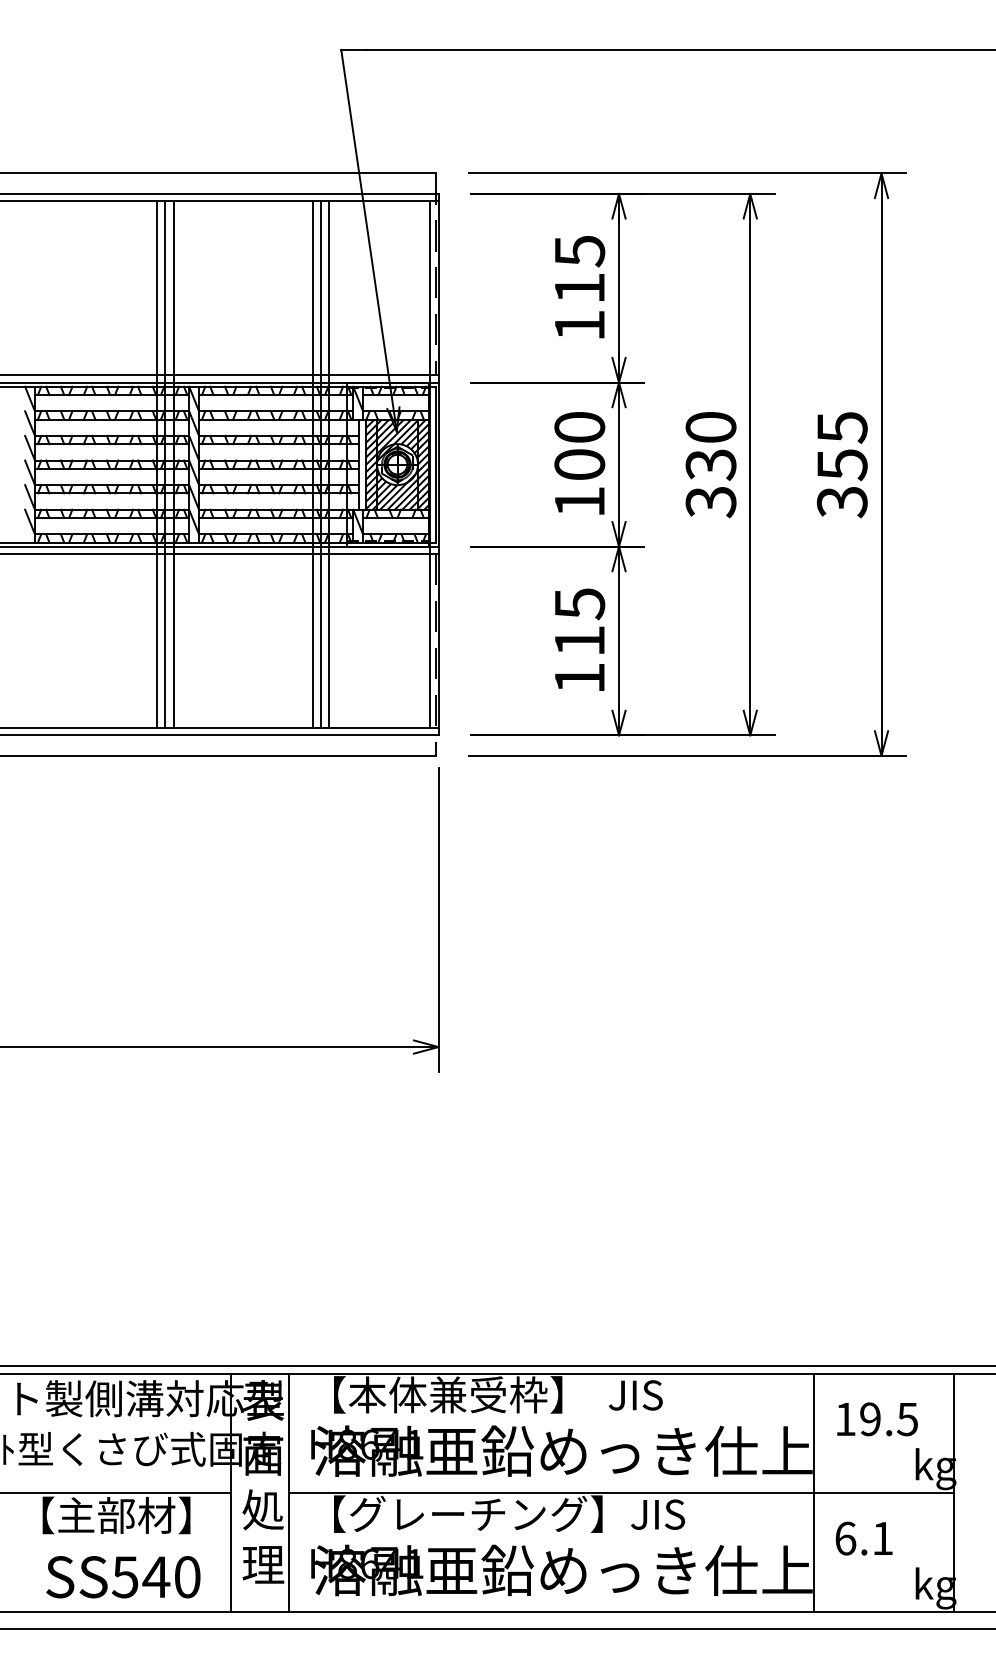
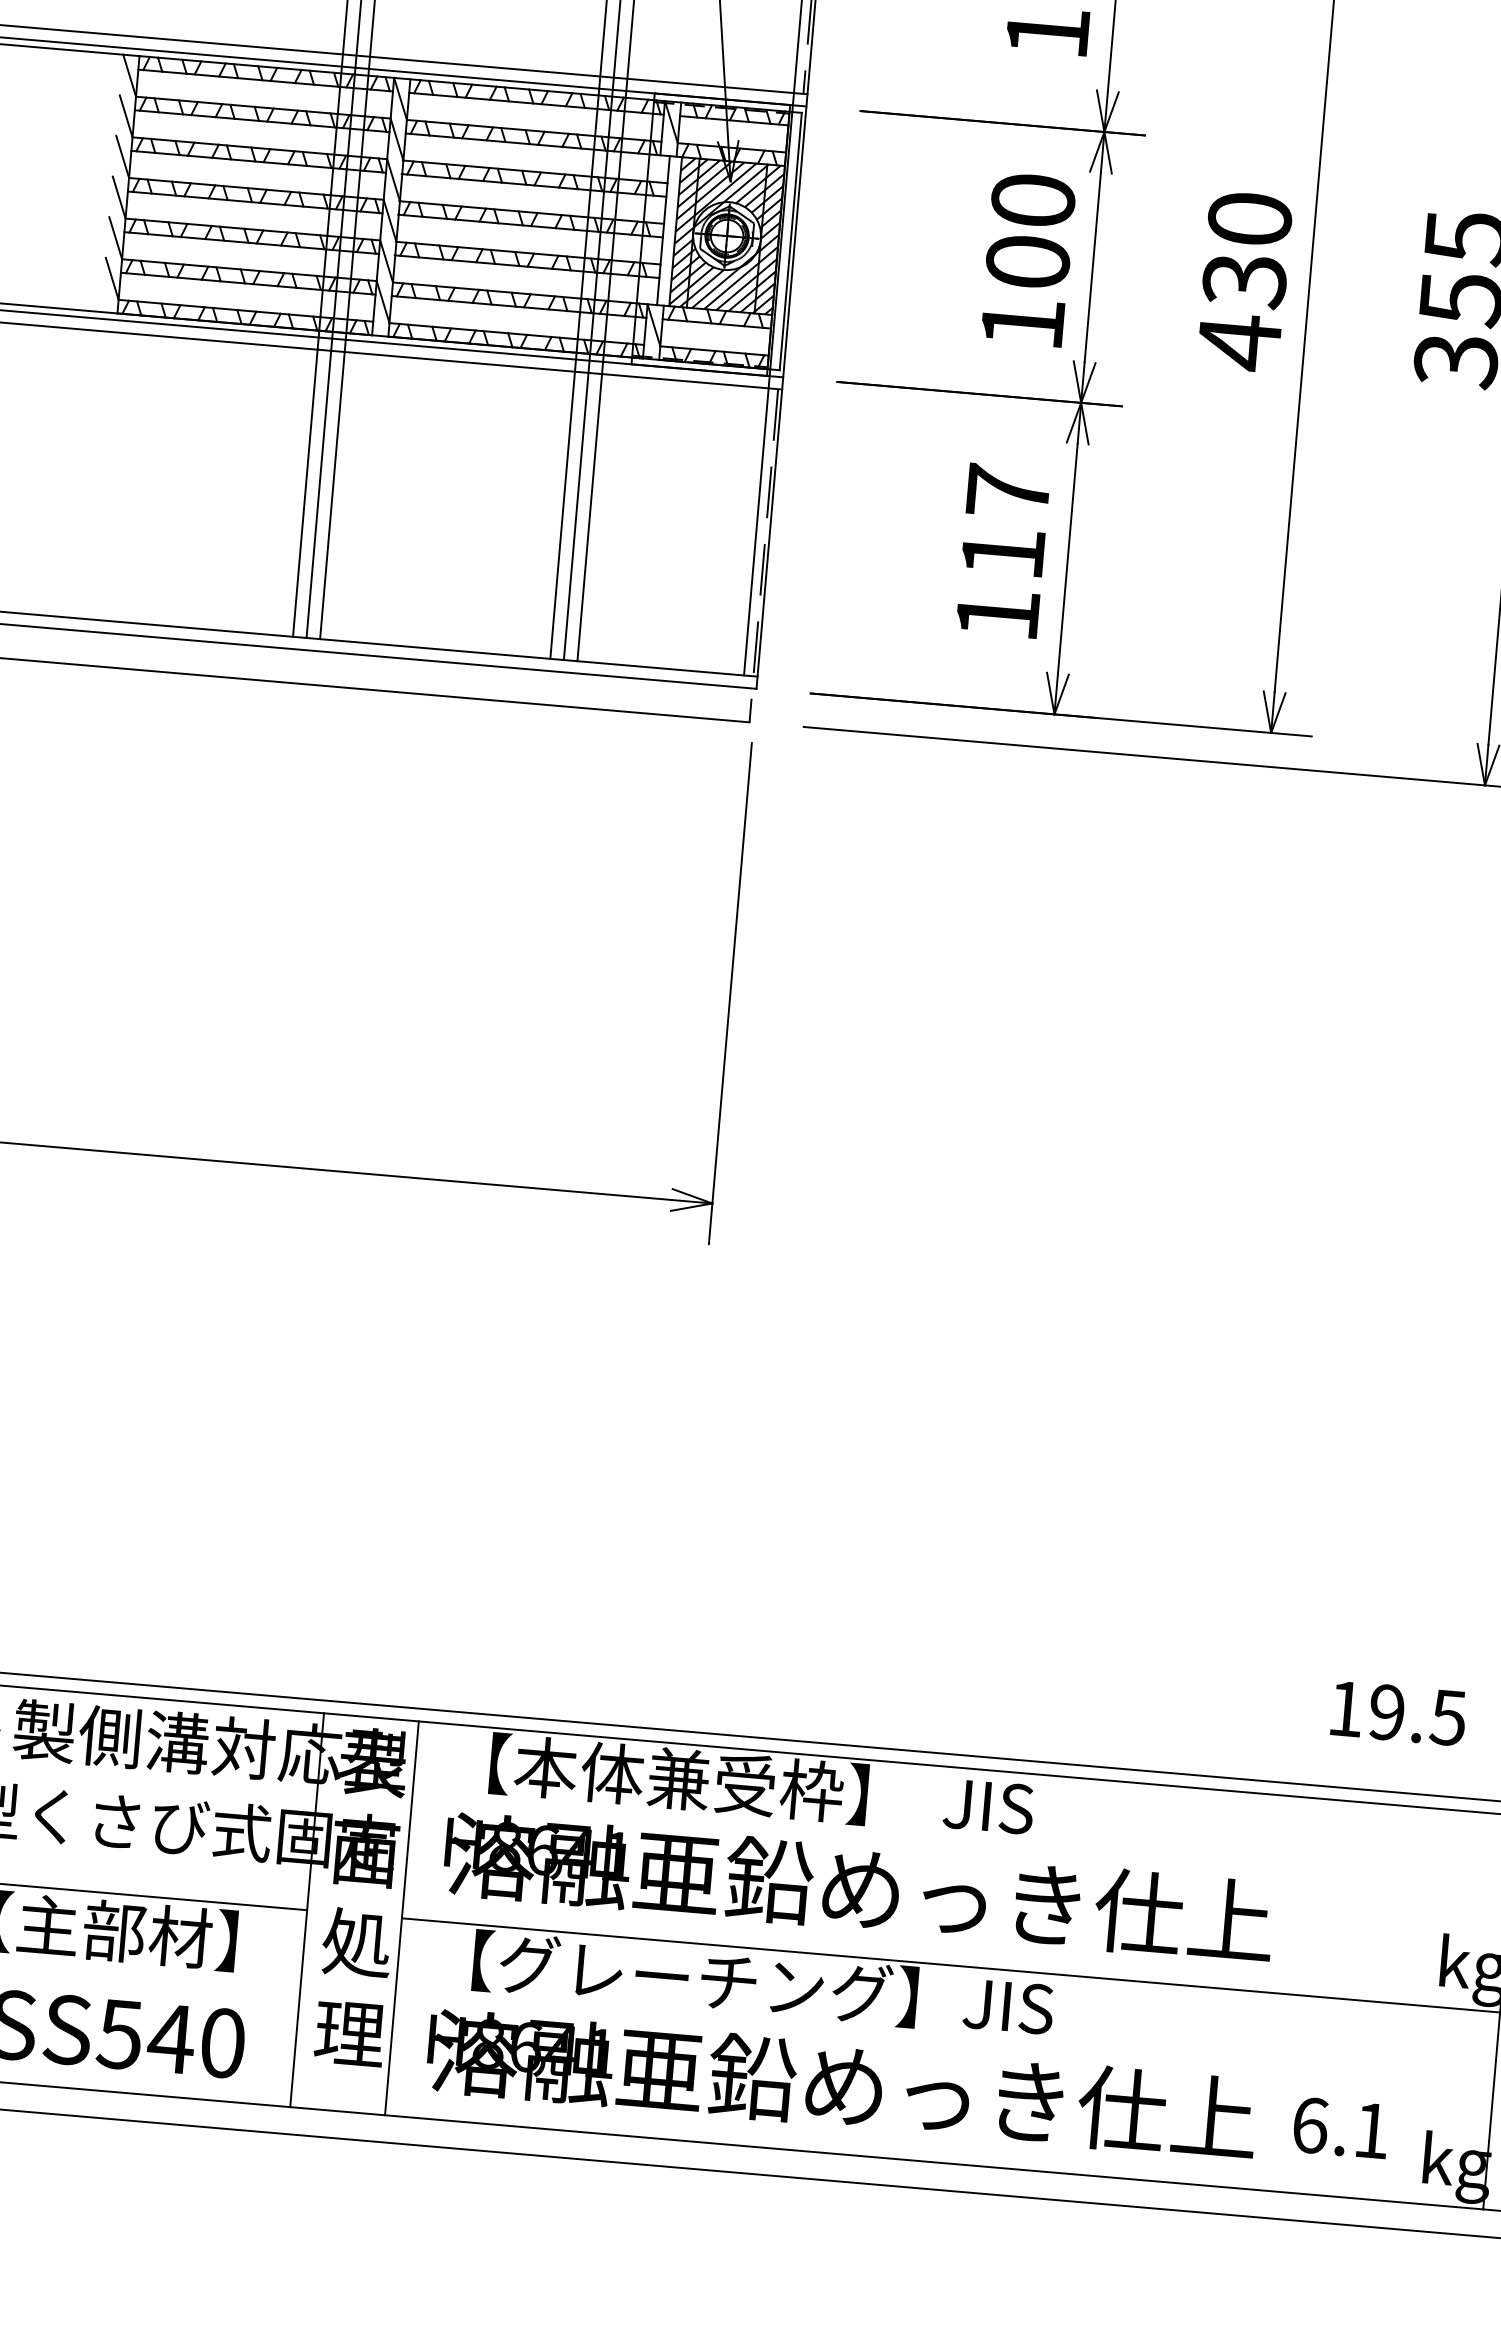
text: (710, 502) -> (1238, 342), 330 -> 430
text: (580, 604) -> (1009, 492), 115 -> 117
text: (877, 1419) -> (1398, 1713), moved
line: (813, 1492) -> (1268, 1992), removed
text: (863, 1538) -> (1339, 2127), moved

